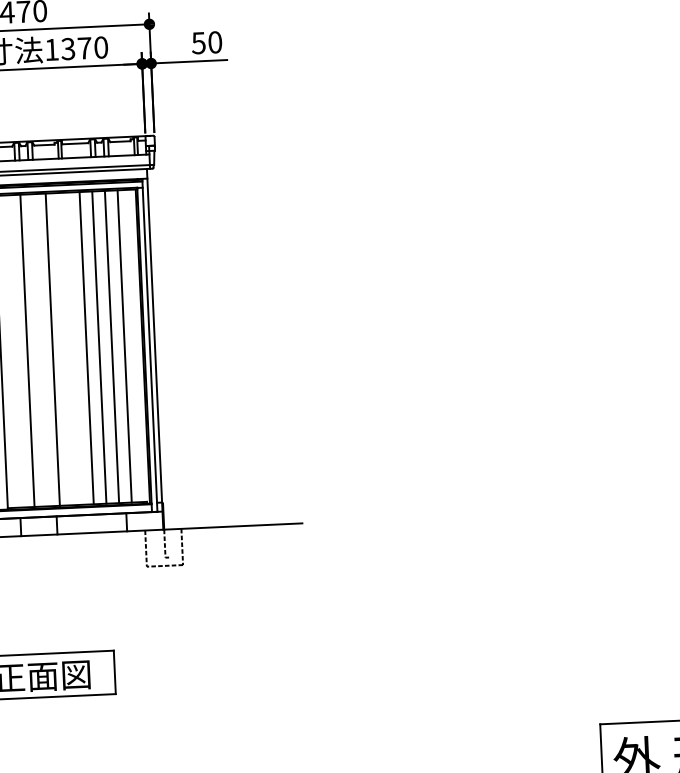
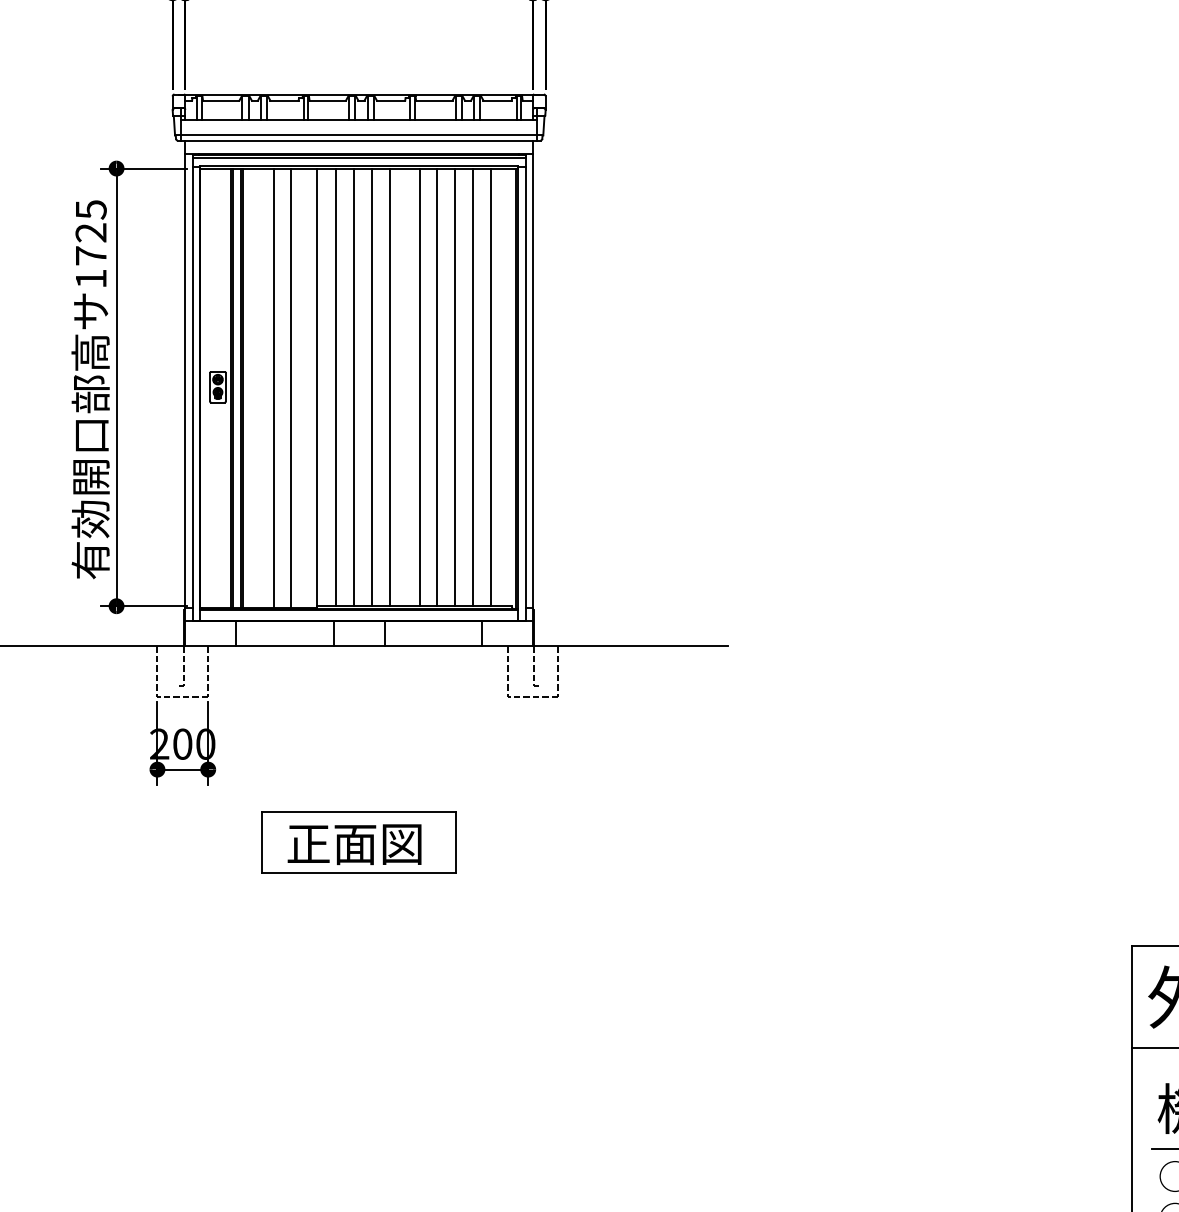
line: (74, 348) -> (419, 387), added
line: (39, 350) -> (371, 387), added
line: (14, 351) -> (336, 387), added

